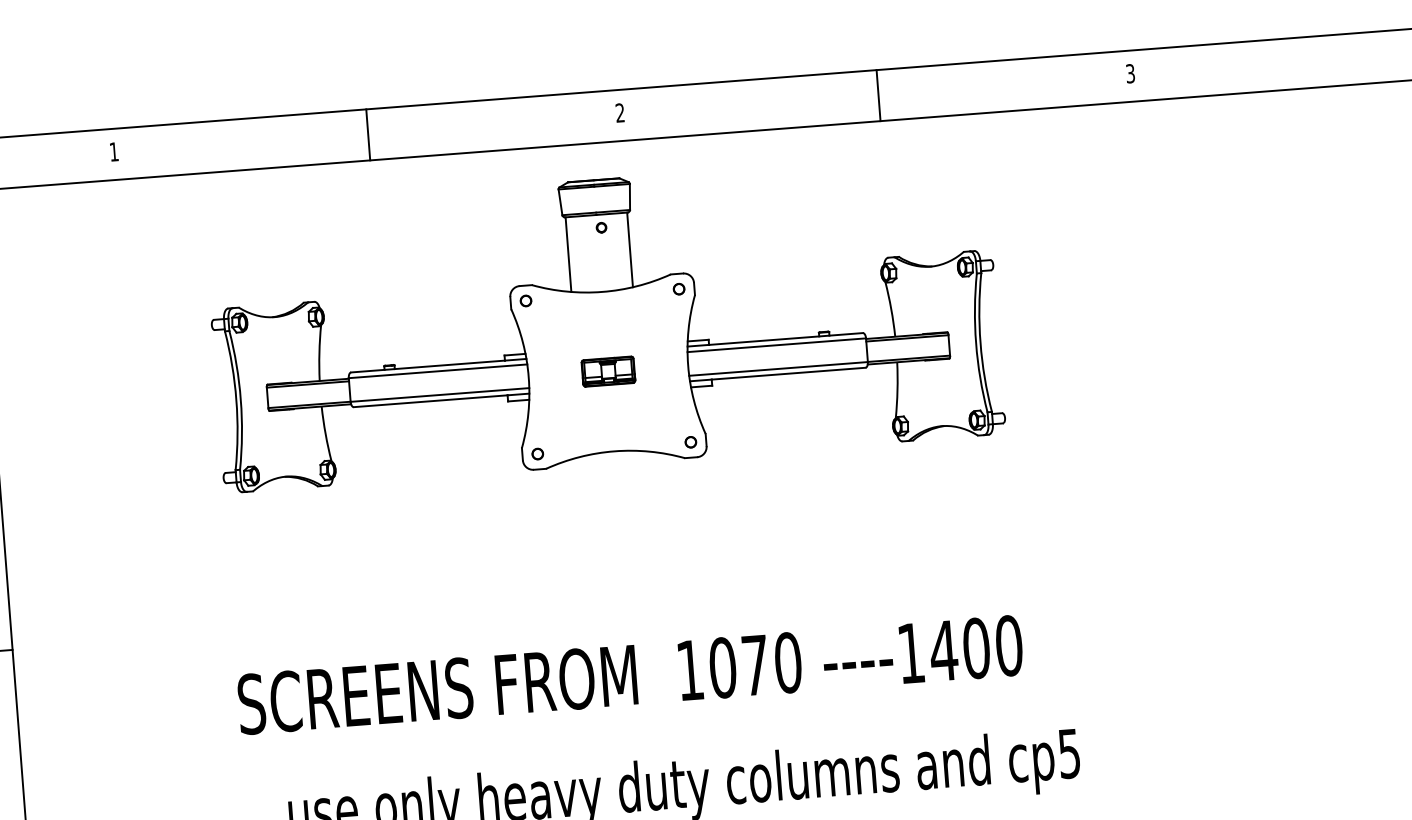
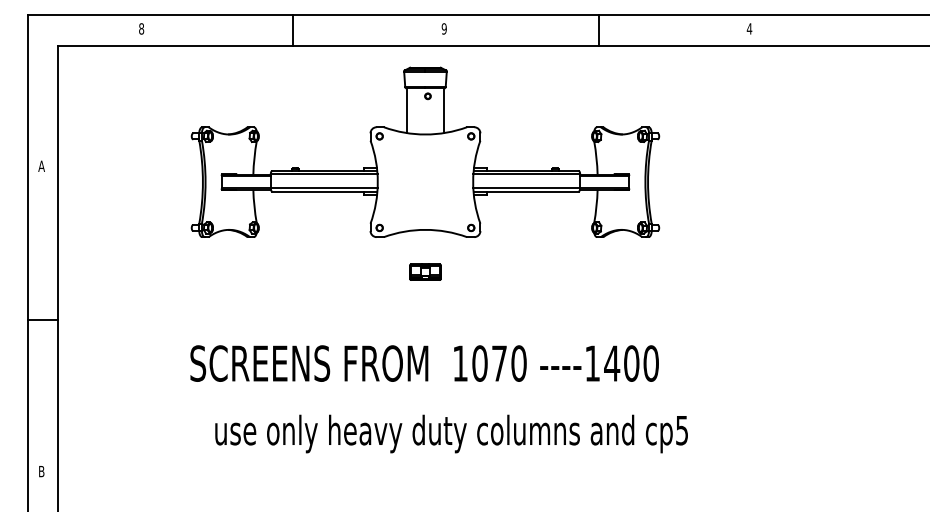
text: (1130, 73) -> (749, 28), 3 -> 4
text: (618, 112) -> (443, 28), 2 -> 9
text: (113, 151) -> (141, 28), 1 -> 8
part: (608, 370) -> (425, 271), moved

